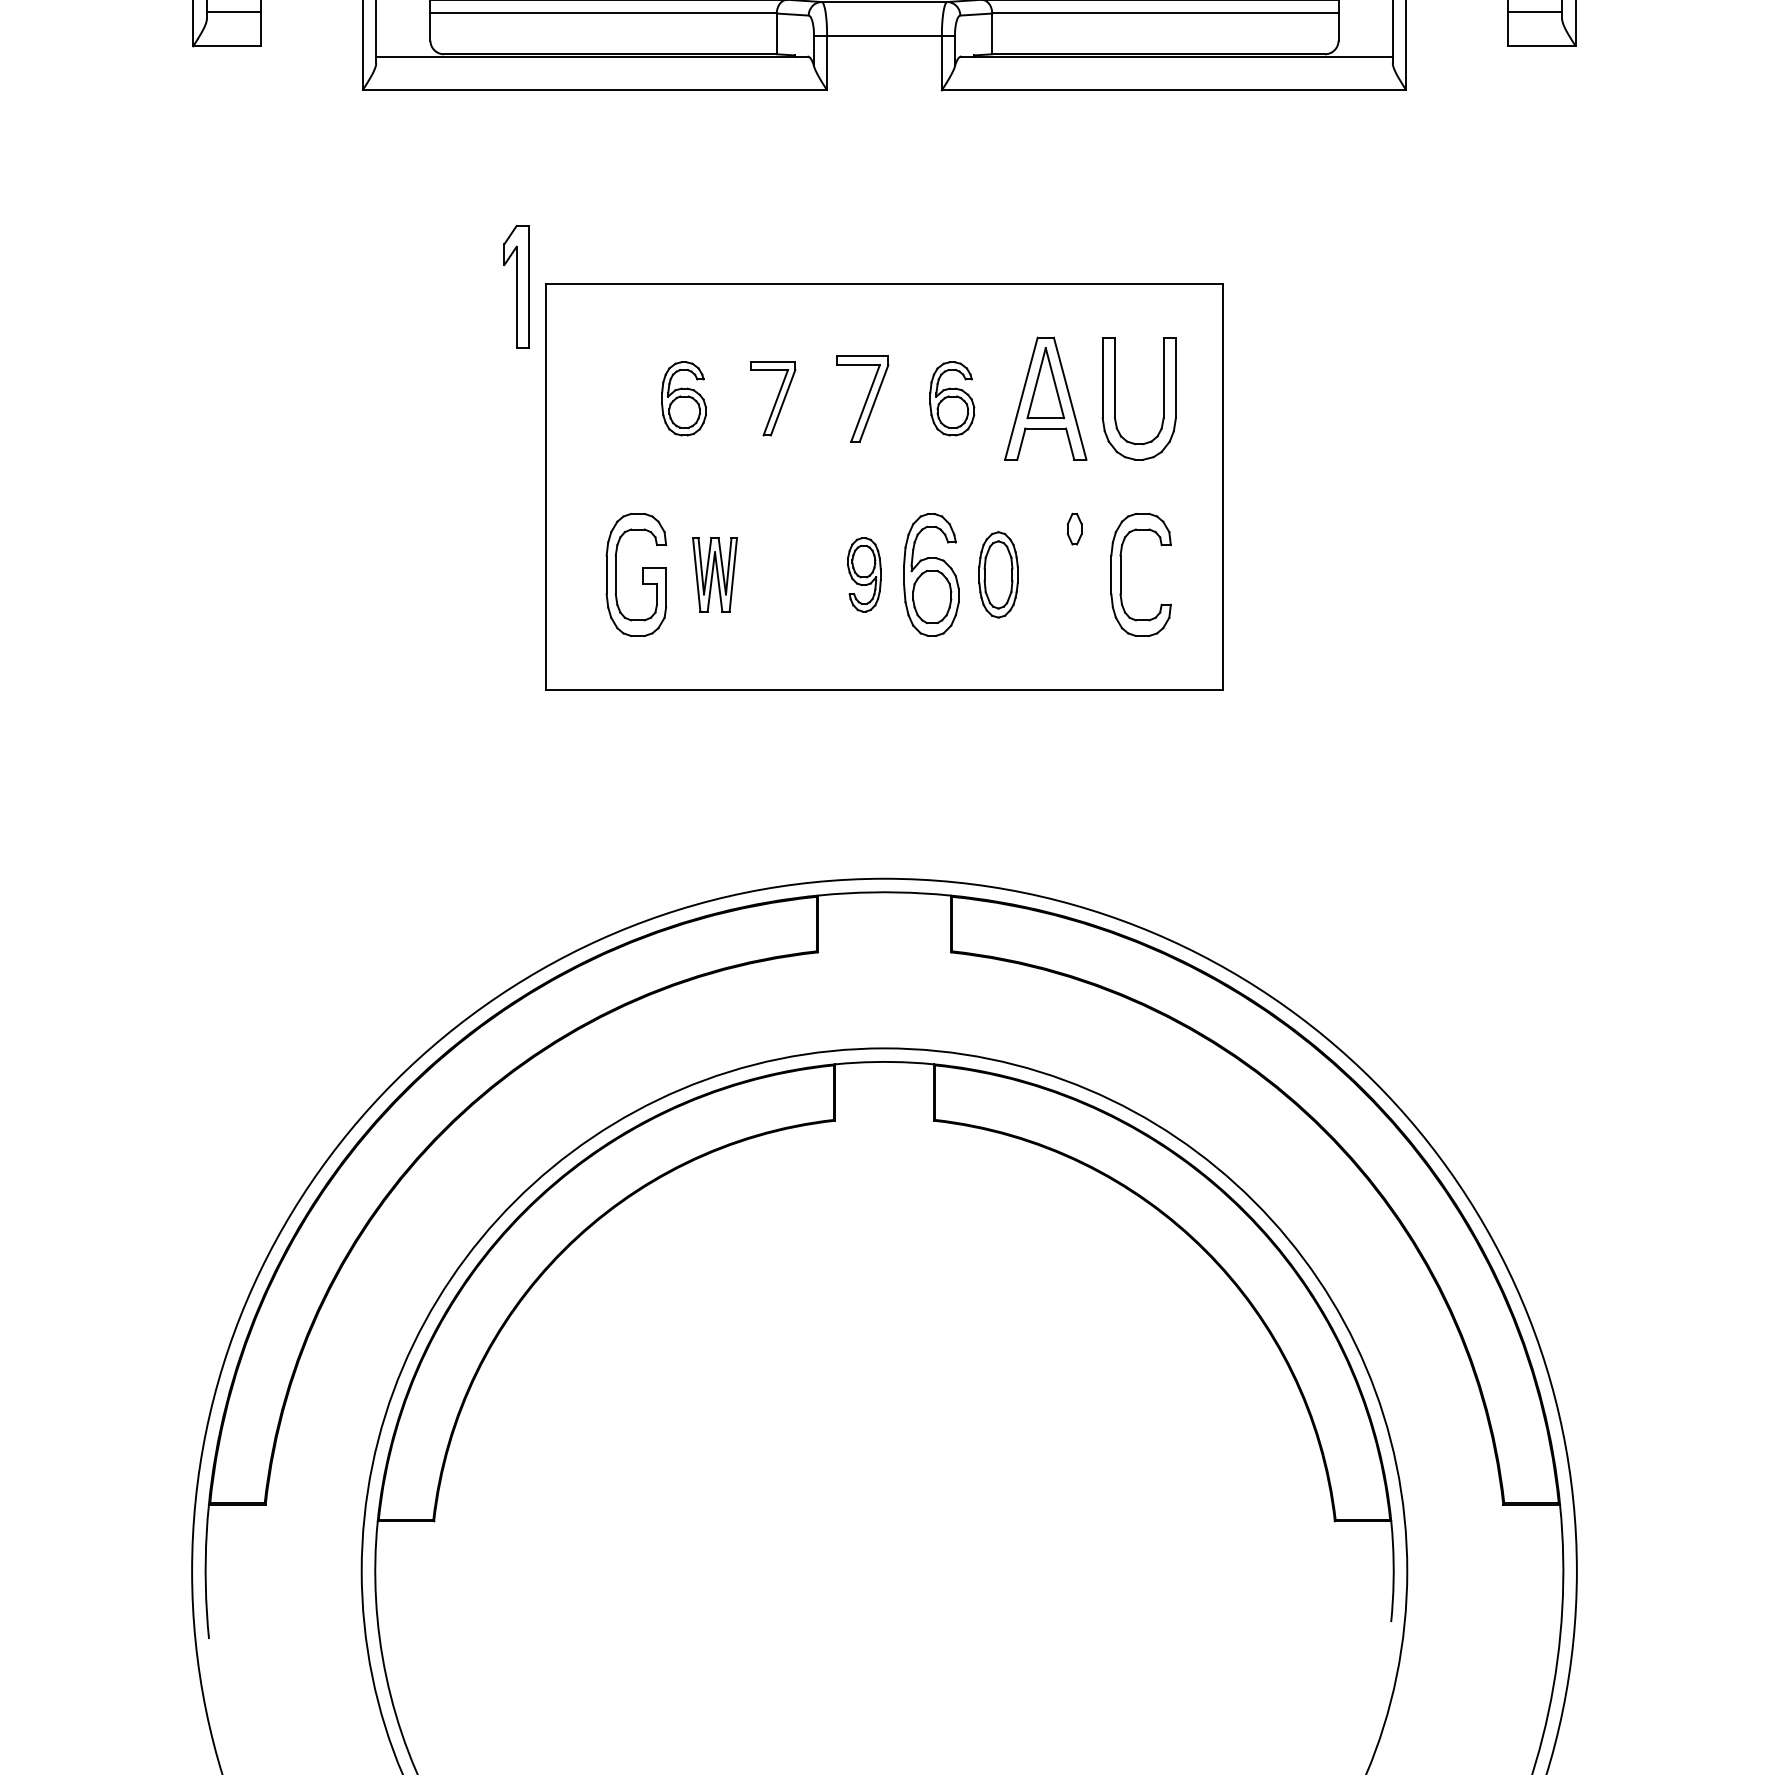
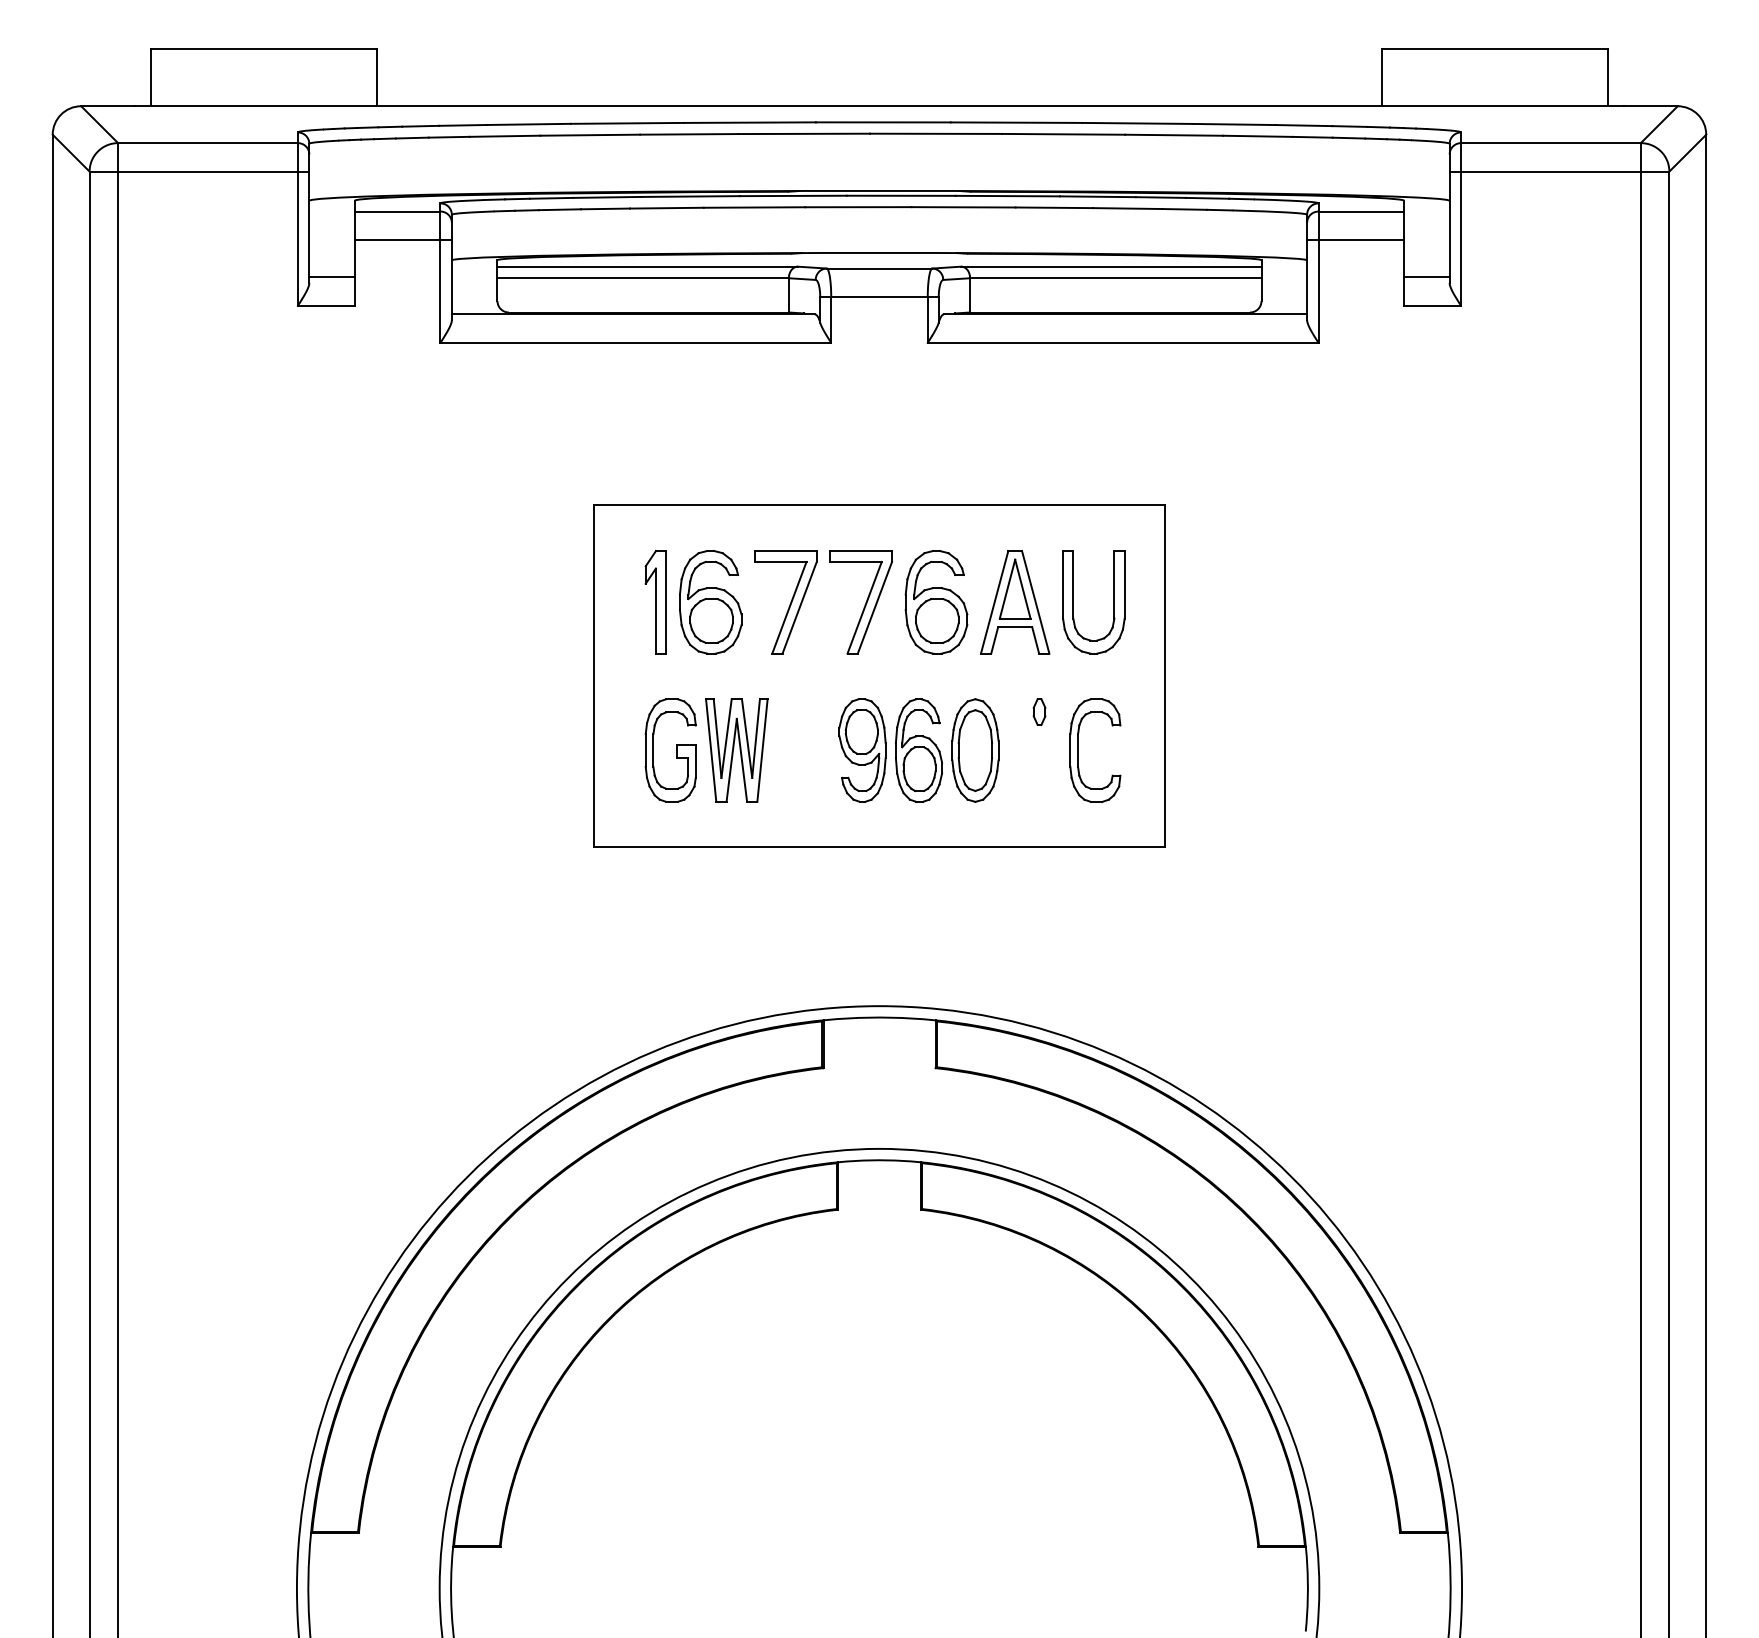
part: (516, 287) -> (655, 602), moved
part: (683, 398) -> (710, 602), size x1.67
part: (772, 398) -> (785, 602), size x1.67
part: (861, 398) -> (860, 602), size x1.43
part: (952, 398) -> (936, 602), size x1.67
part: (714, 574) -> (736, 750), size x1.67
part: (864, 574) -> (862, 750), size x1.67
part: (998, 574) -> (975, 750), size x1.43

